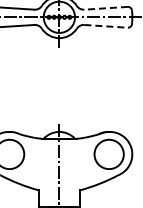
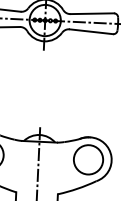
line: (106, 8) -> (92, 13), dashed -> solid
line: (106, 26) -> (91, 31), dashed -> solid

